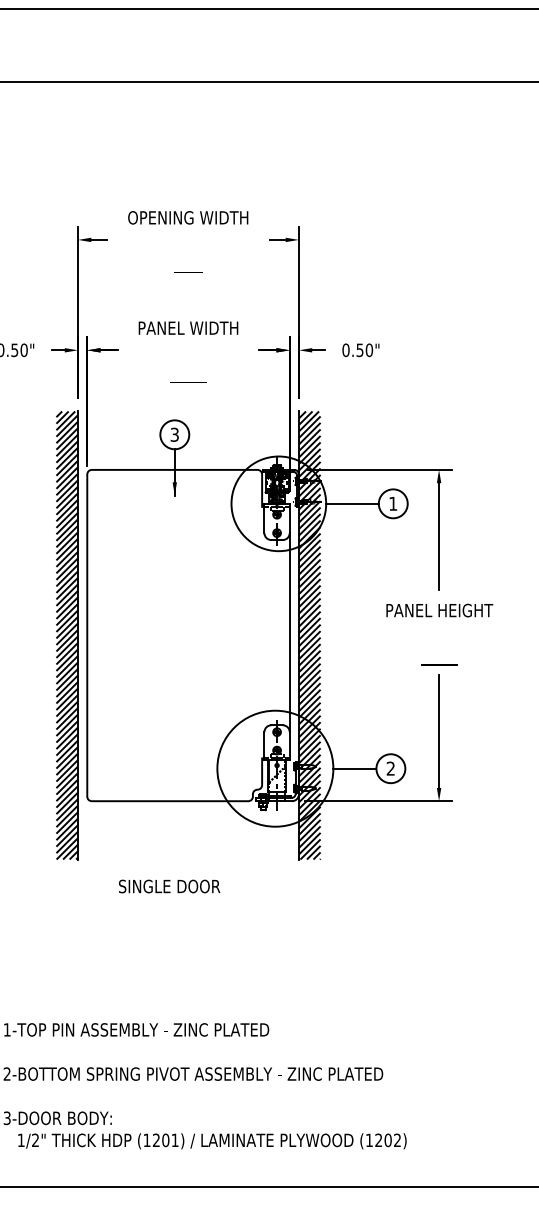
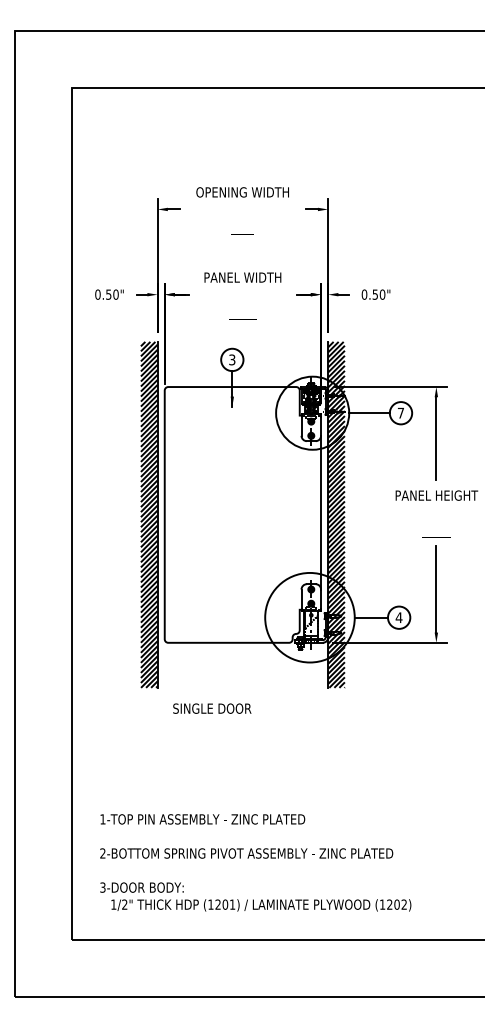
text: (392, 502) -> (400, 412), 1 -> 7
text: (390, 768) -> (398, 617), 2 -> 4
text: (169, 886) -> (212, 708), moved

